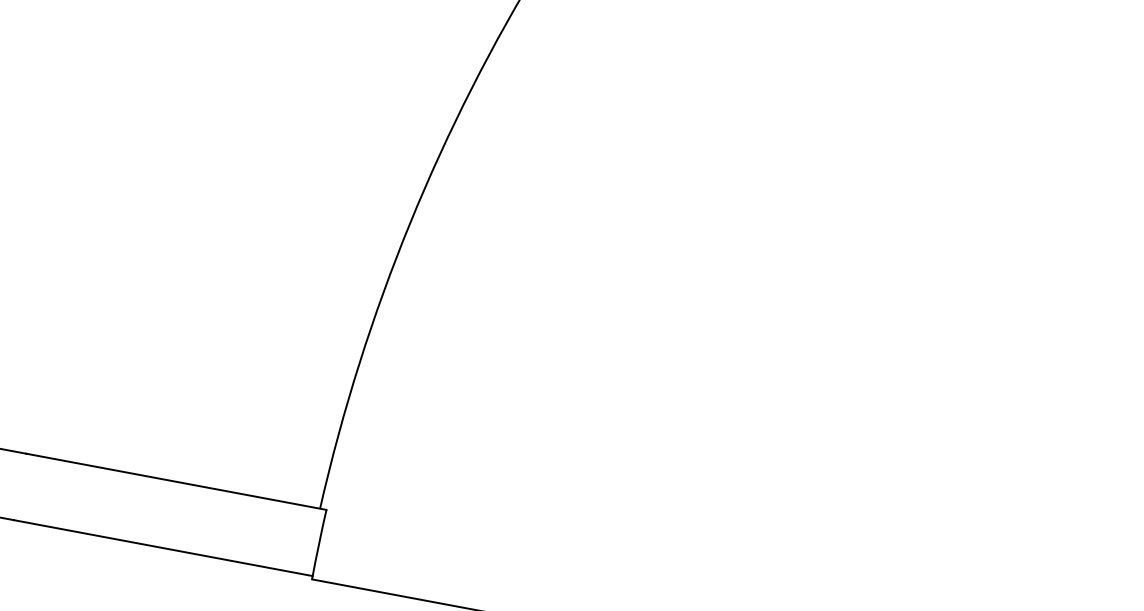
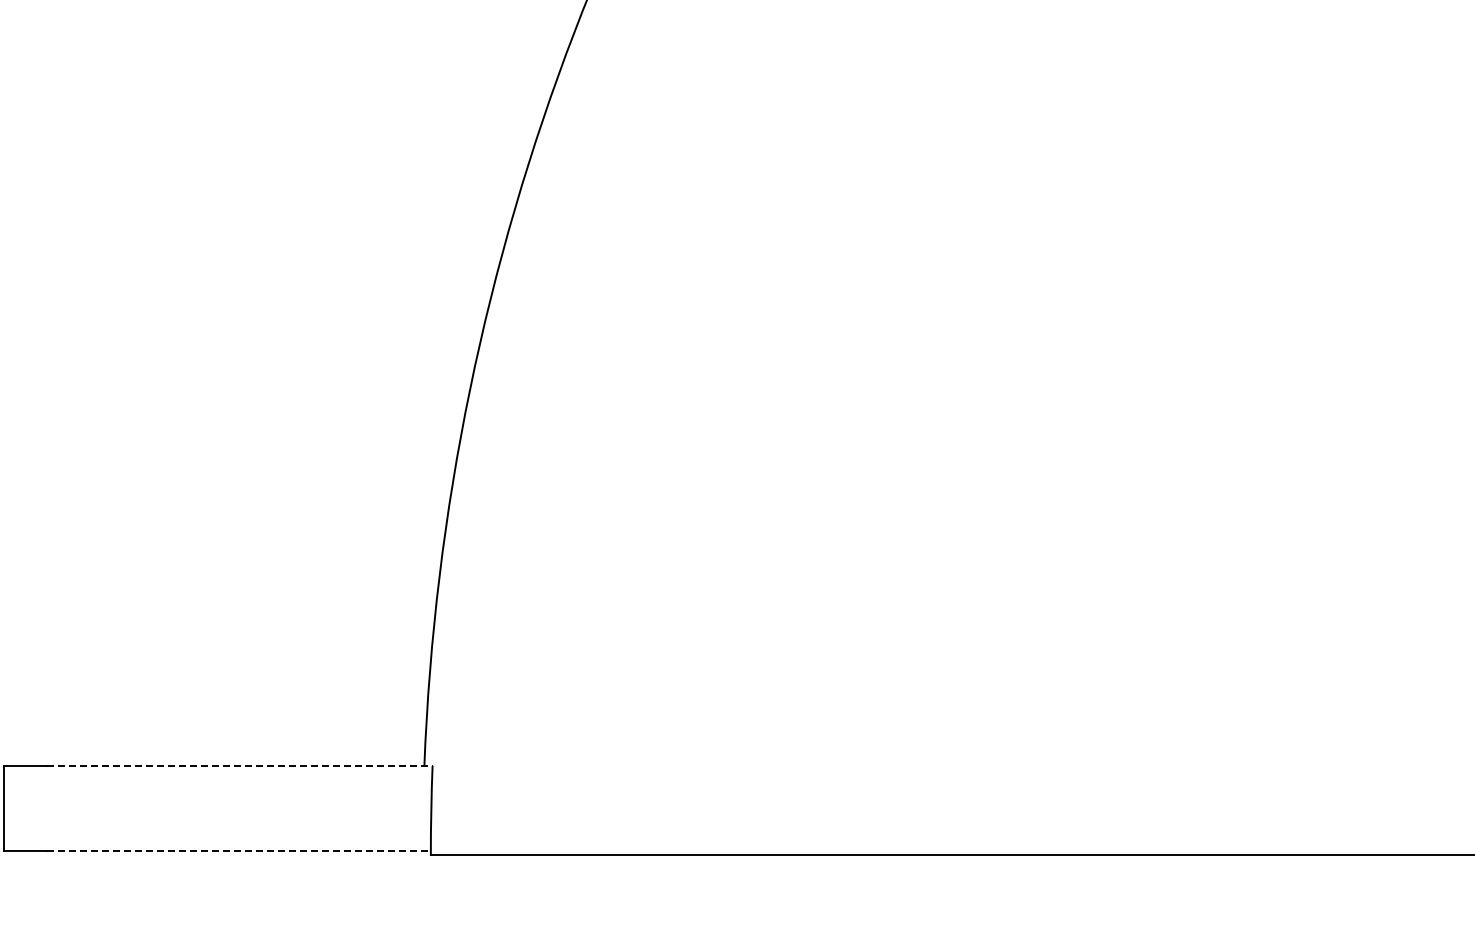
line: (176, 481) -> (239, 765), solid -> dashed
line: (163, 548) -> (239, 851), solid -> dashed

